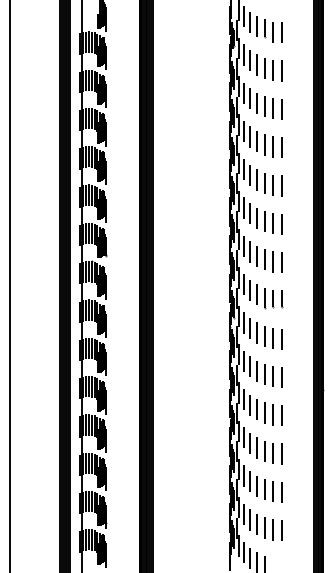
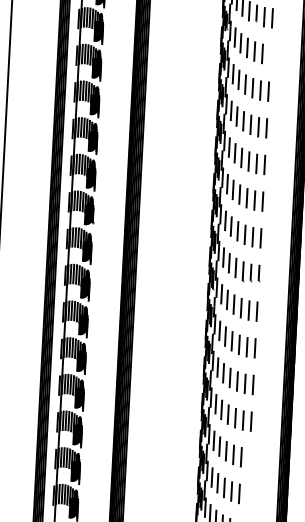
line: (281, 70) -> (270, 54), removed
line: (281, 492) -> (249, 458), removed
line: (281, 530) -> (247, 494), removed

